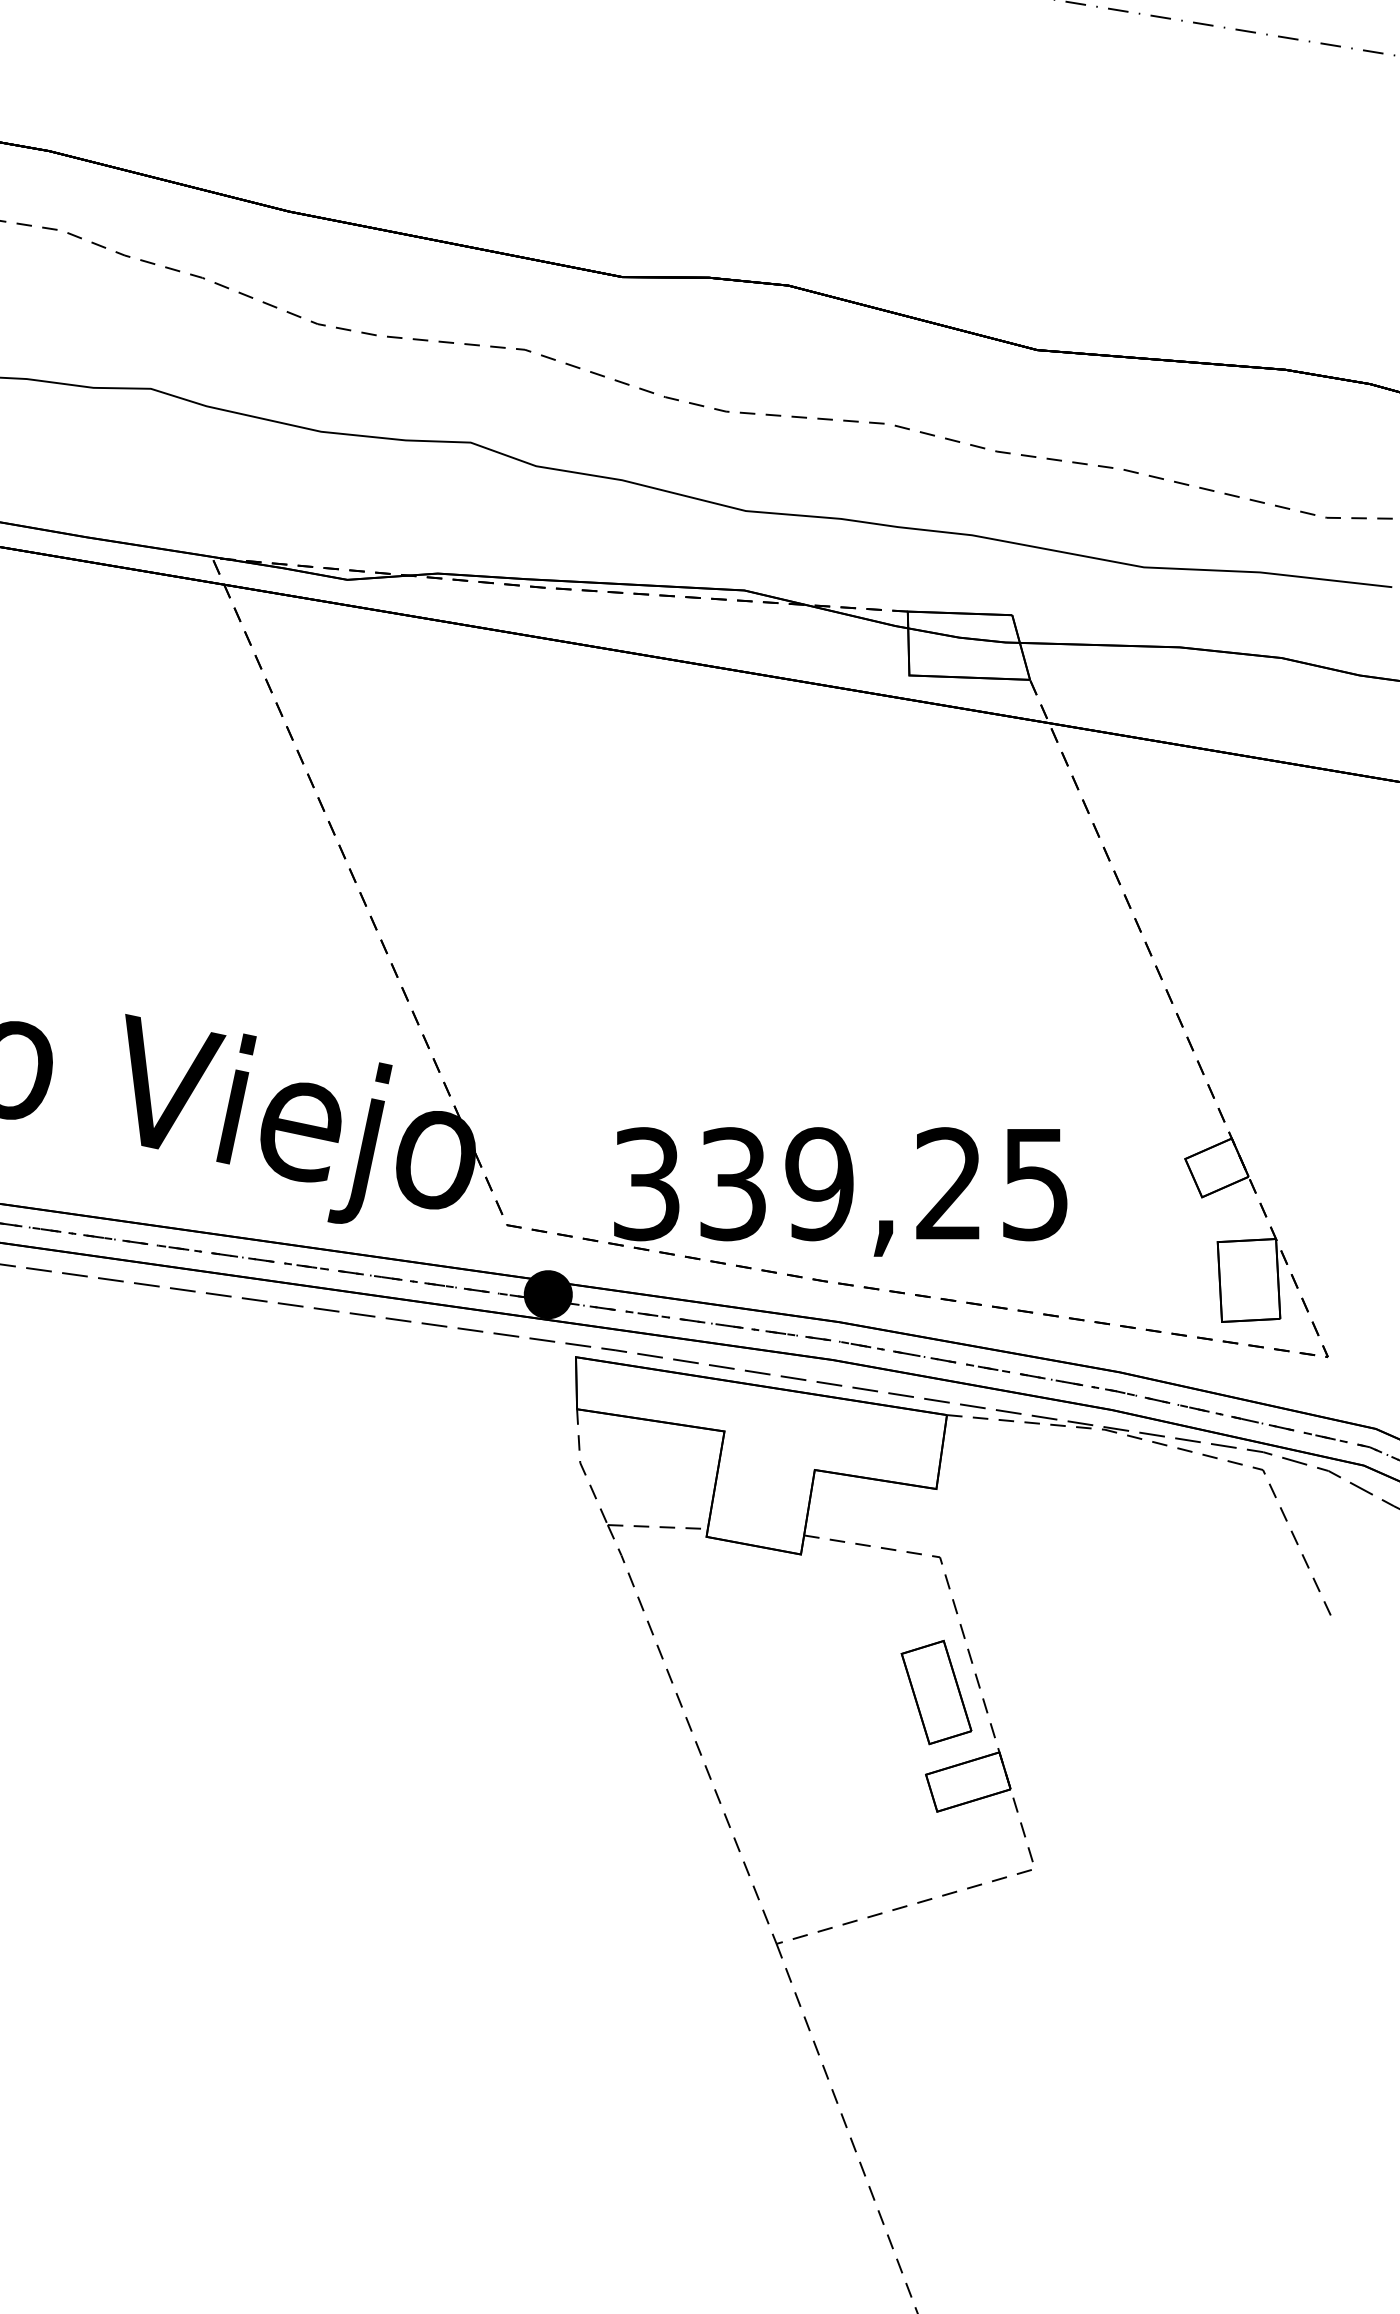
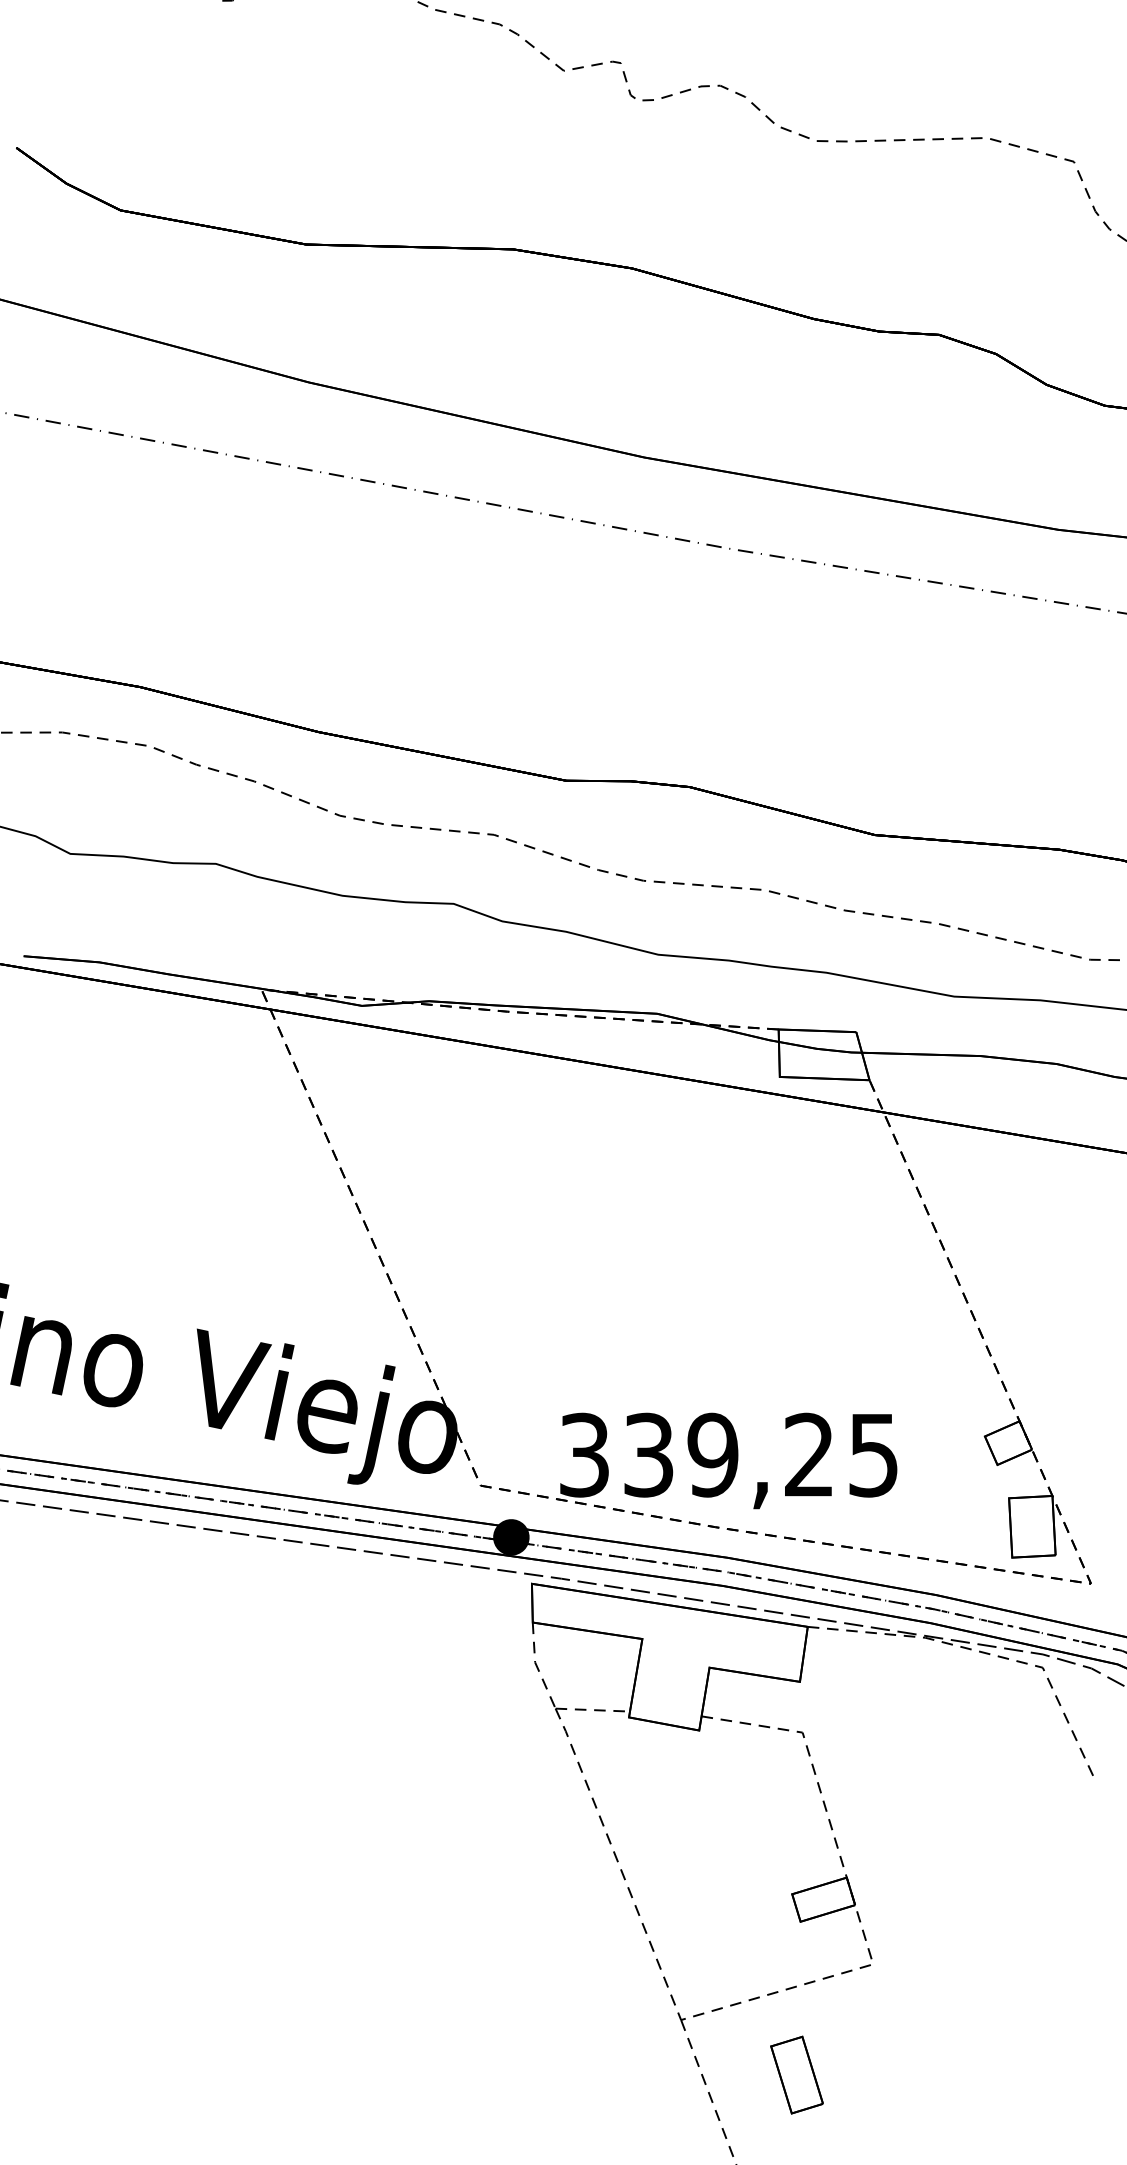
part: (935, 1691) -> (796, 2074), moved

